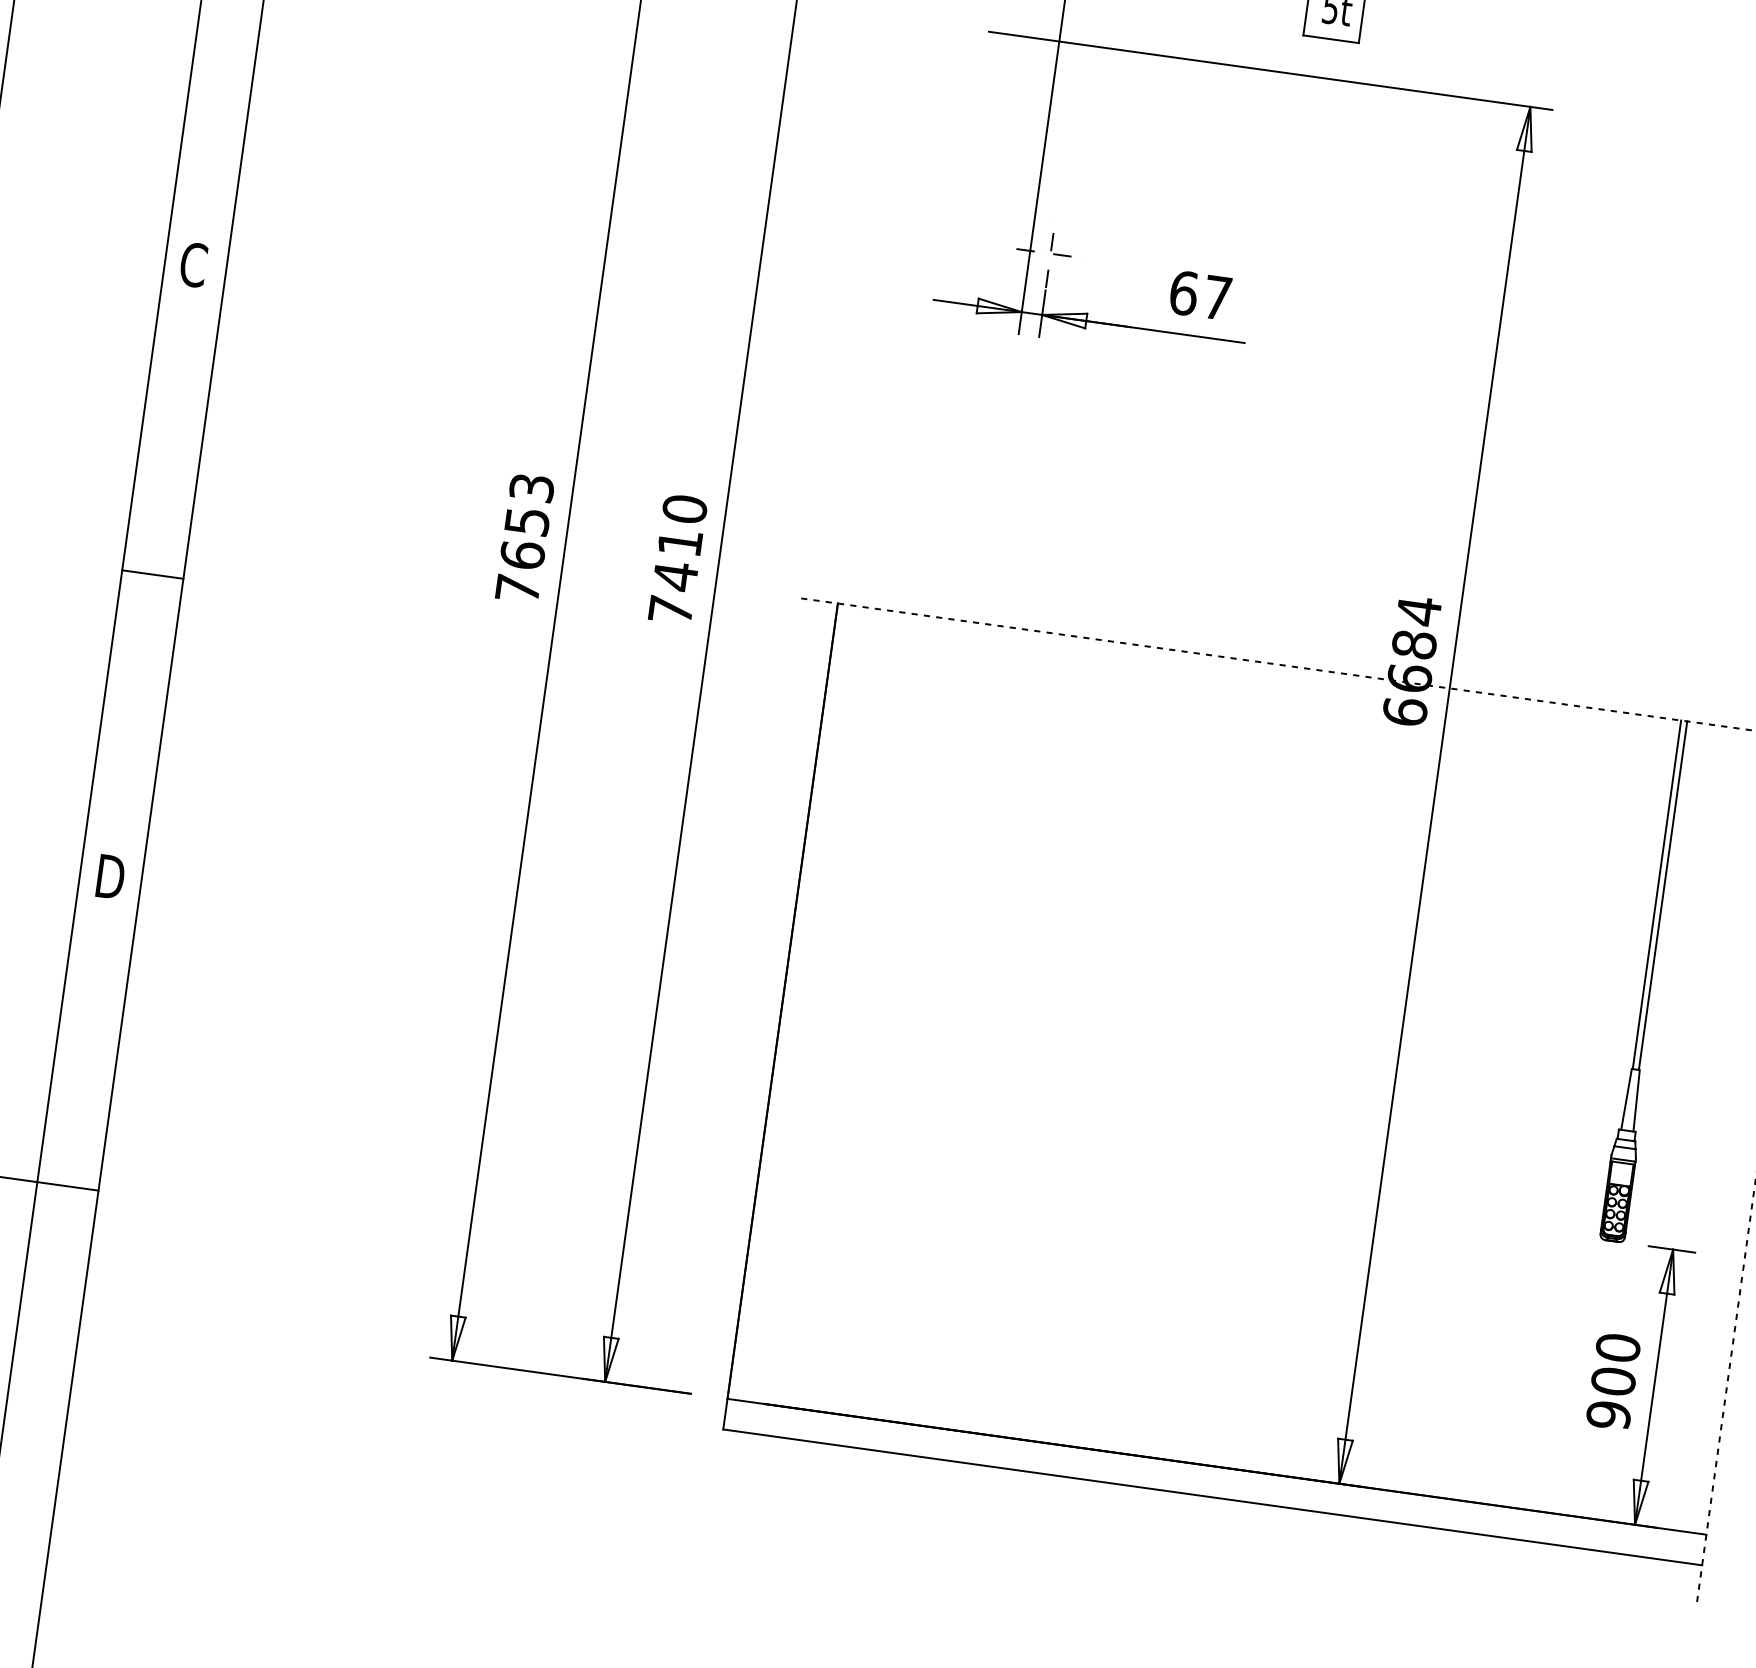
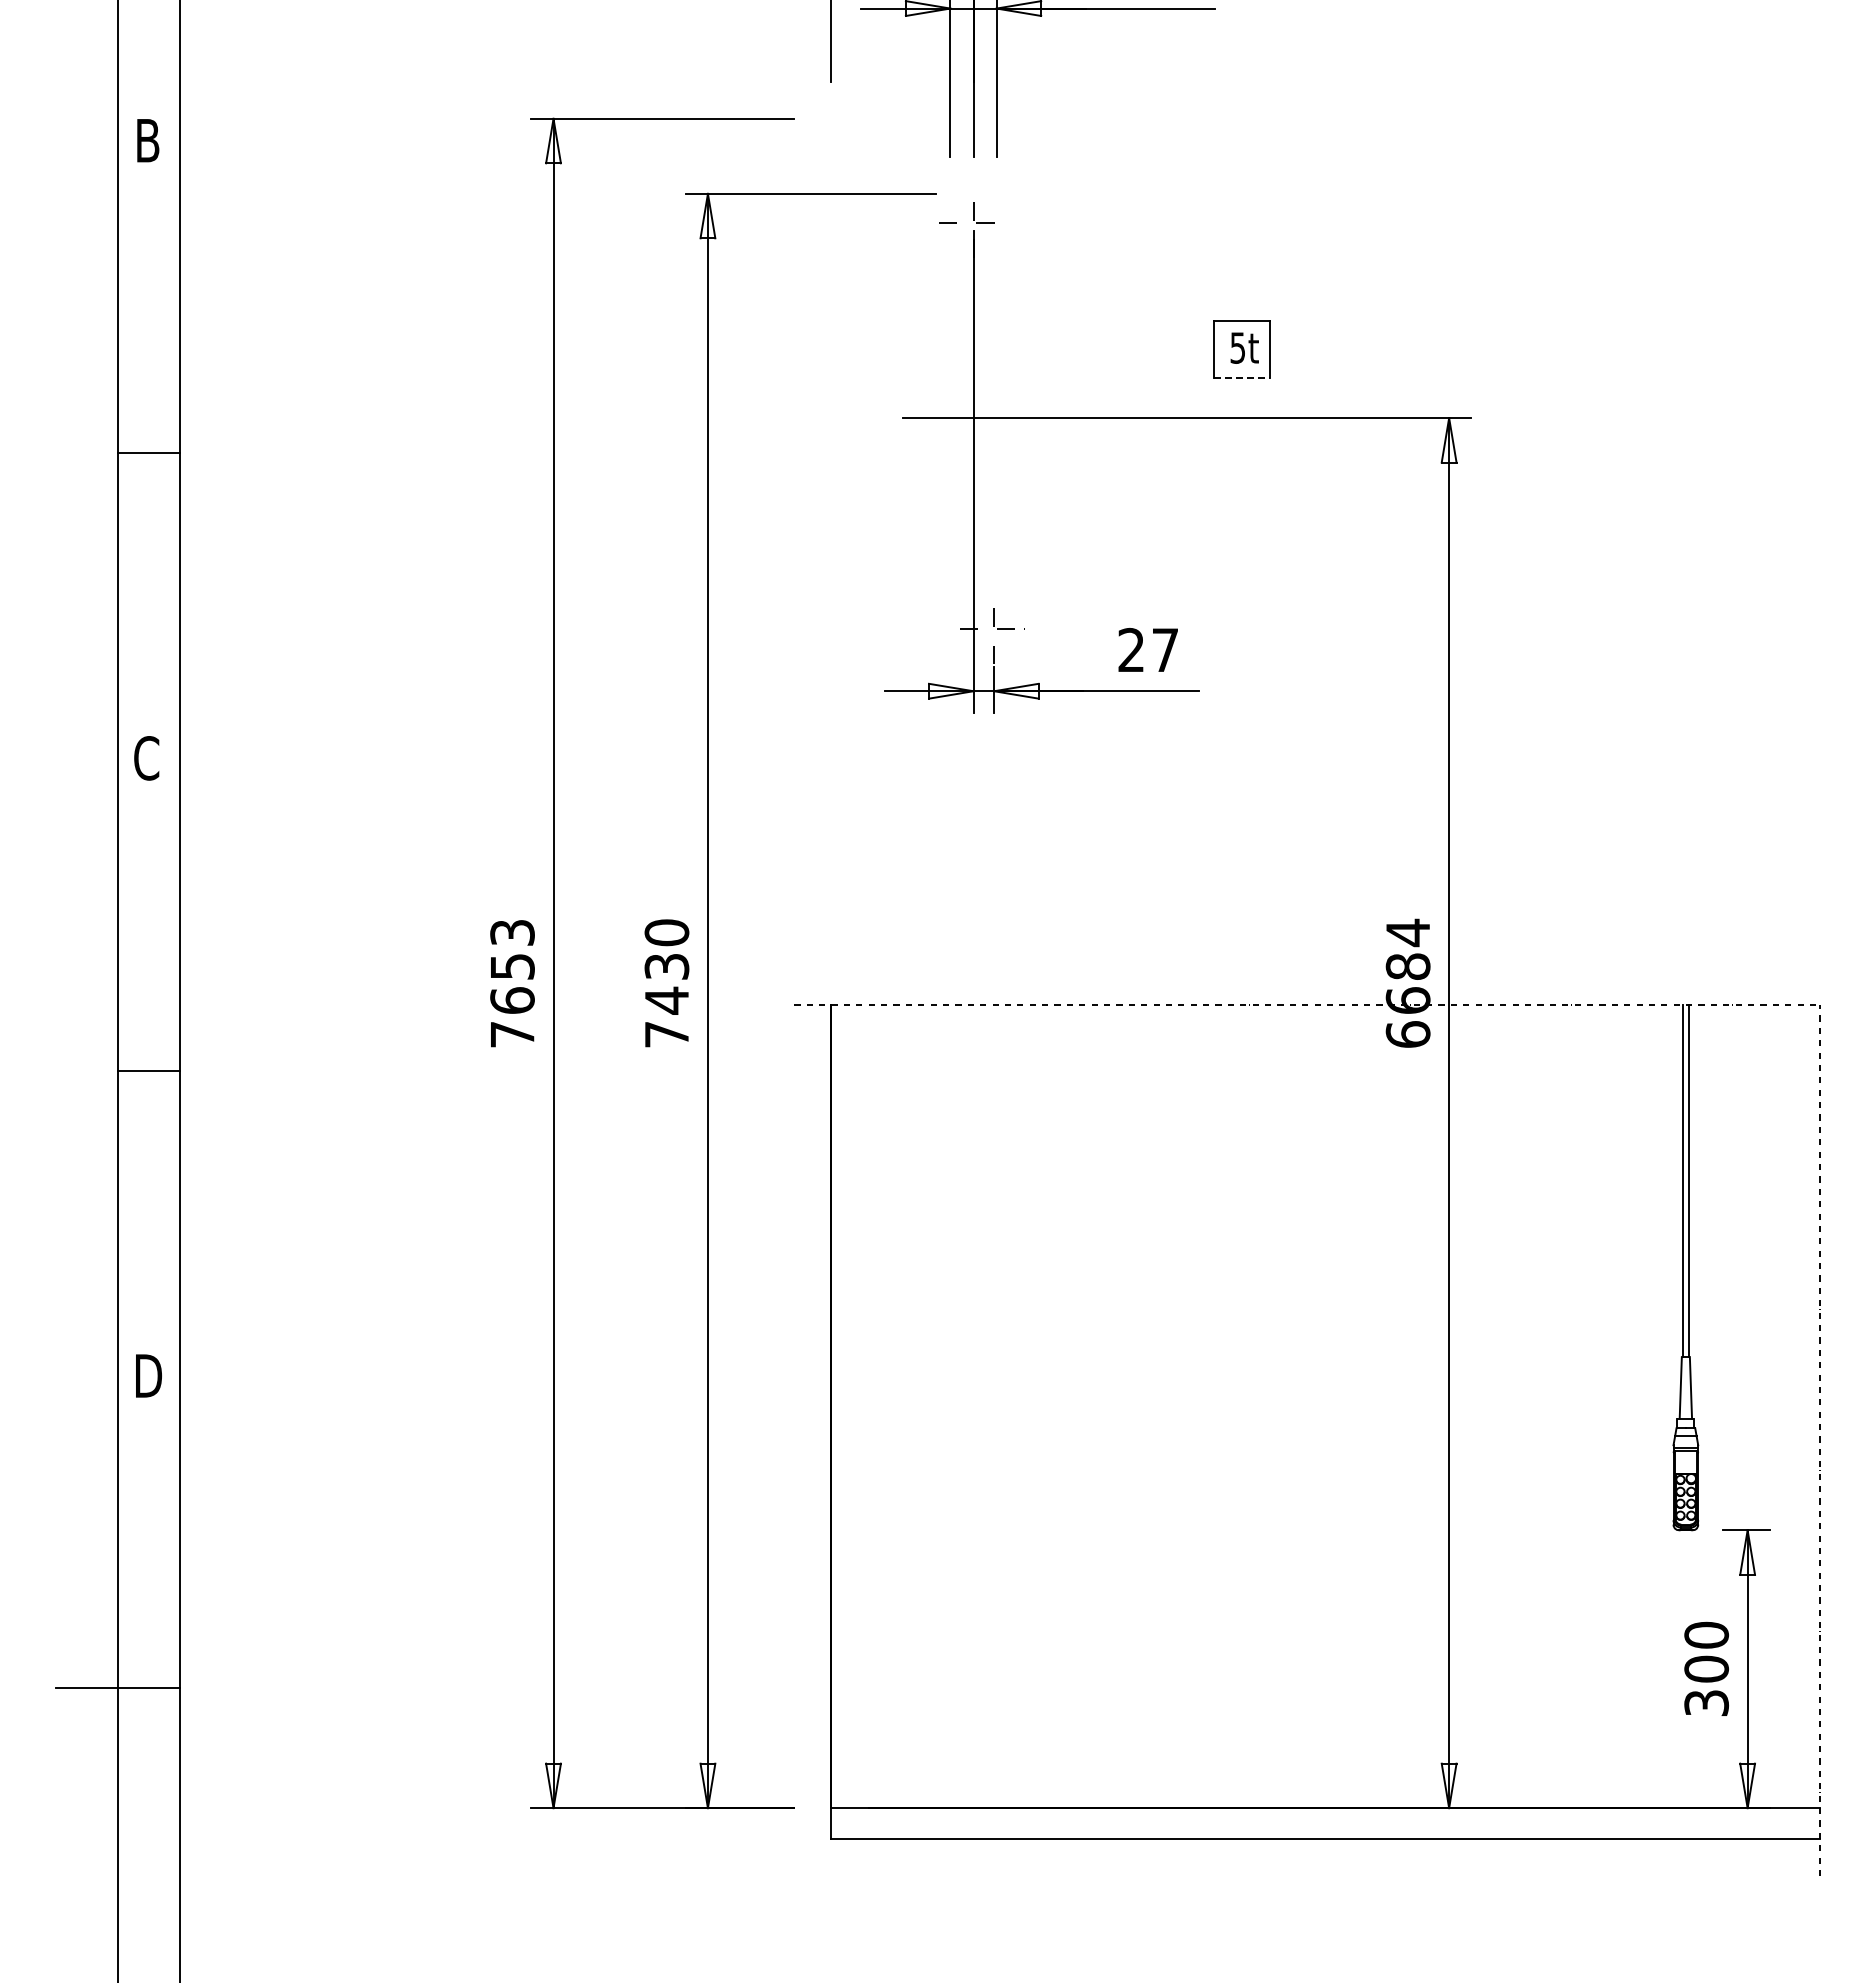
line: (1331, 39) -> (1242, 378), solid -> dashed
text: (1183, 292) -> (1131, 649), 67 -> 27
text: (679, 542) -> (666, 966), 7410 -> 7430
text: (1608, 1415) -> (1706, 1703), 900 -> 300

